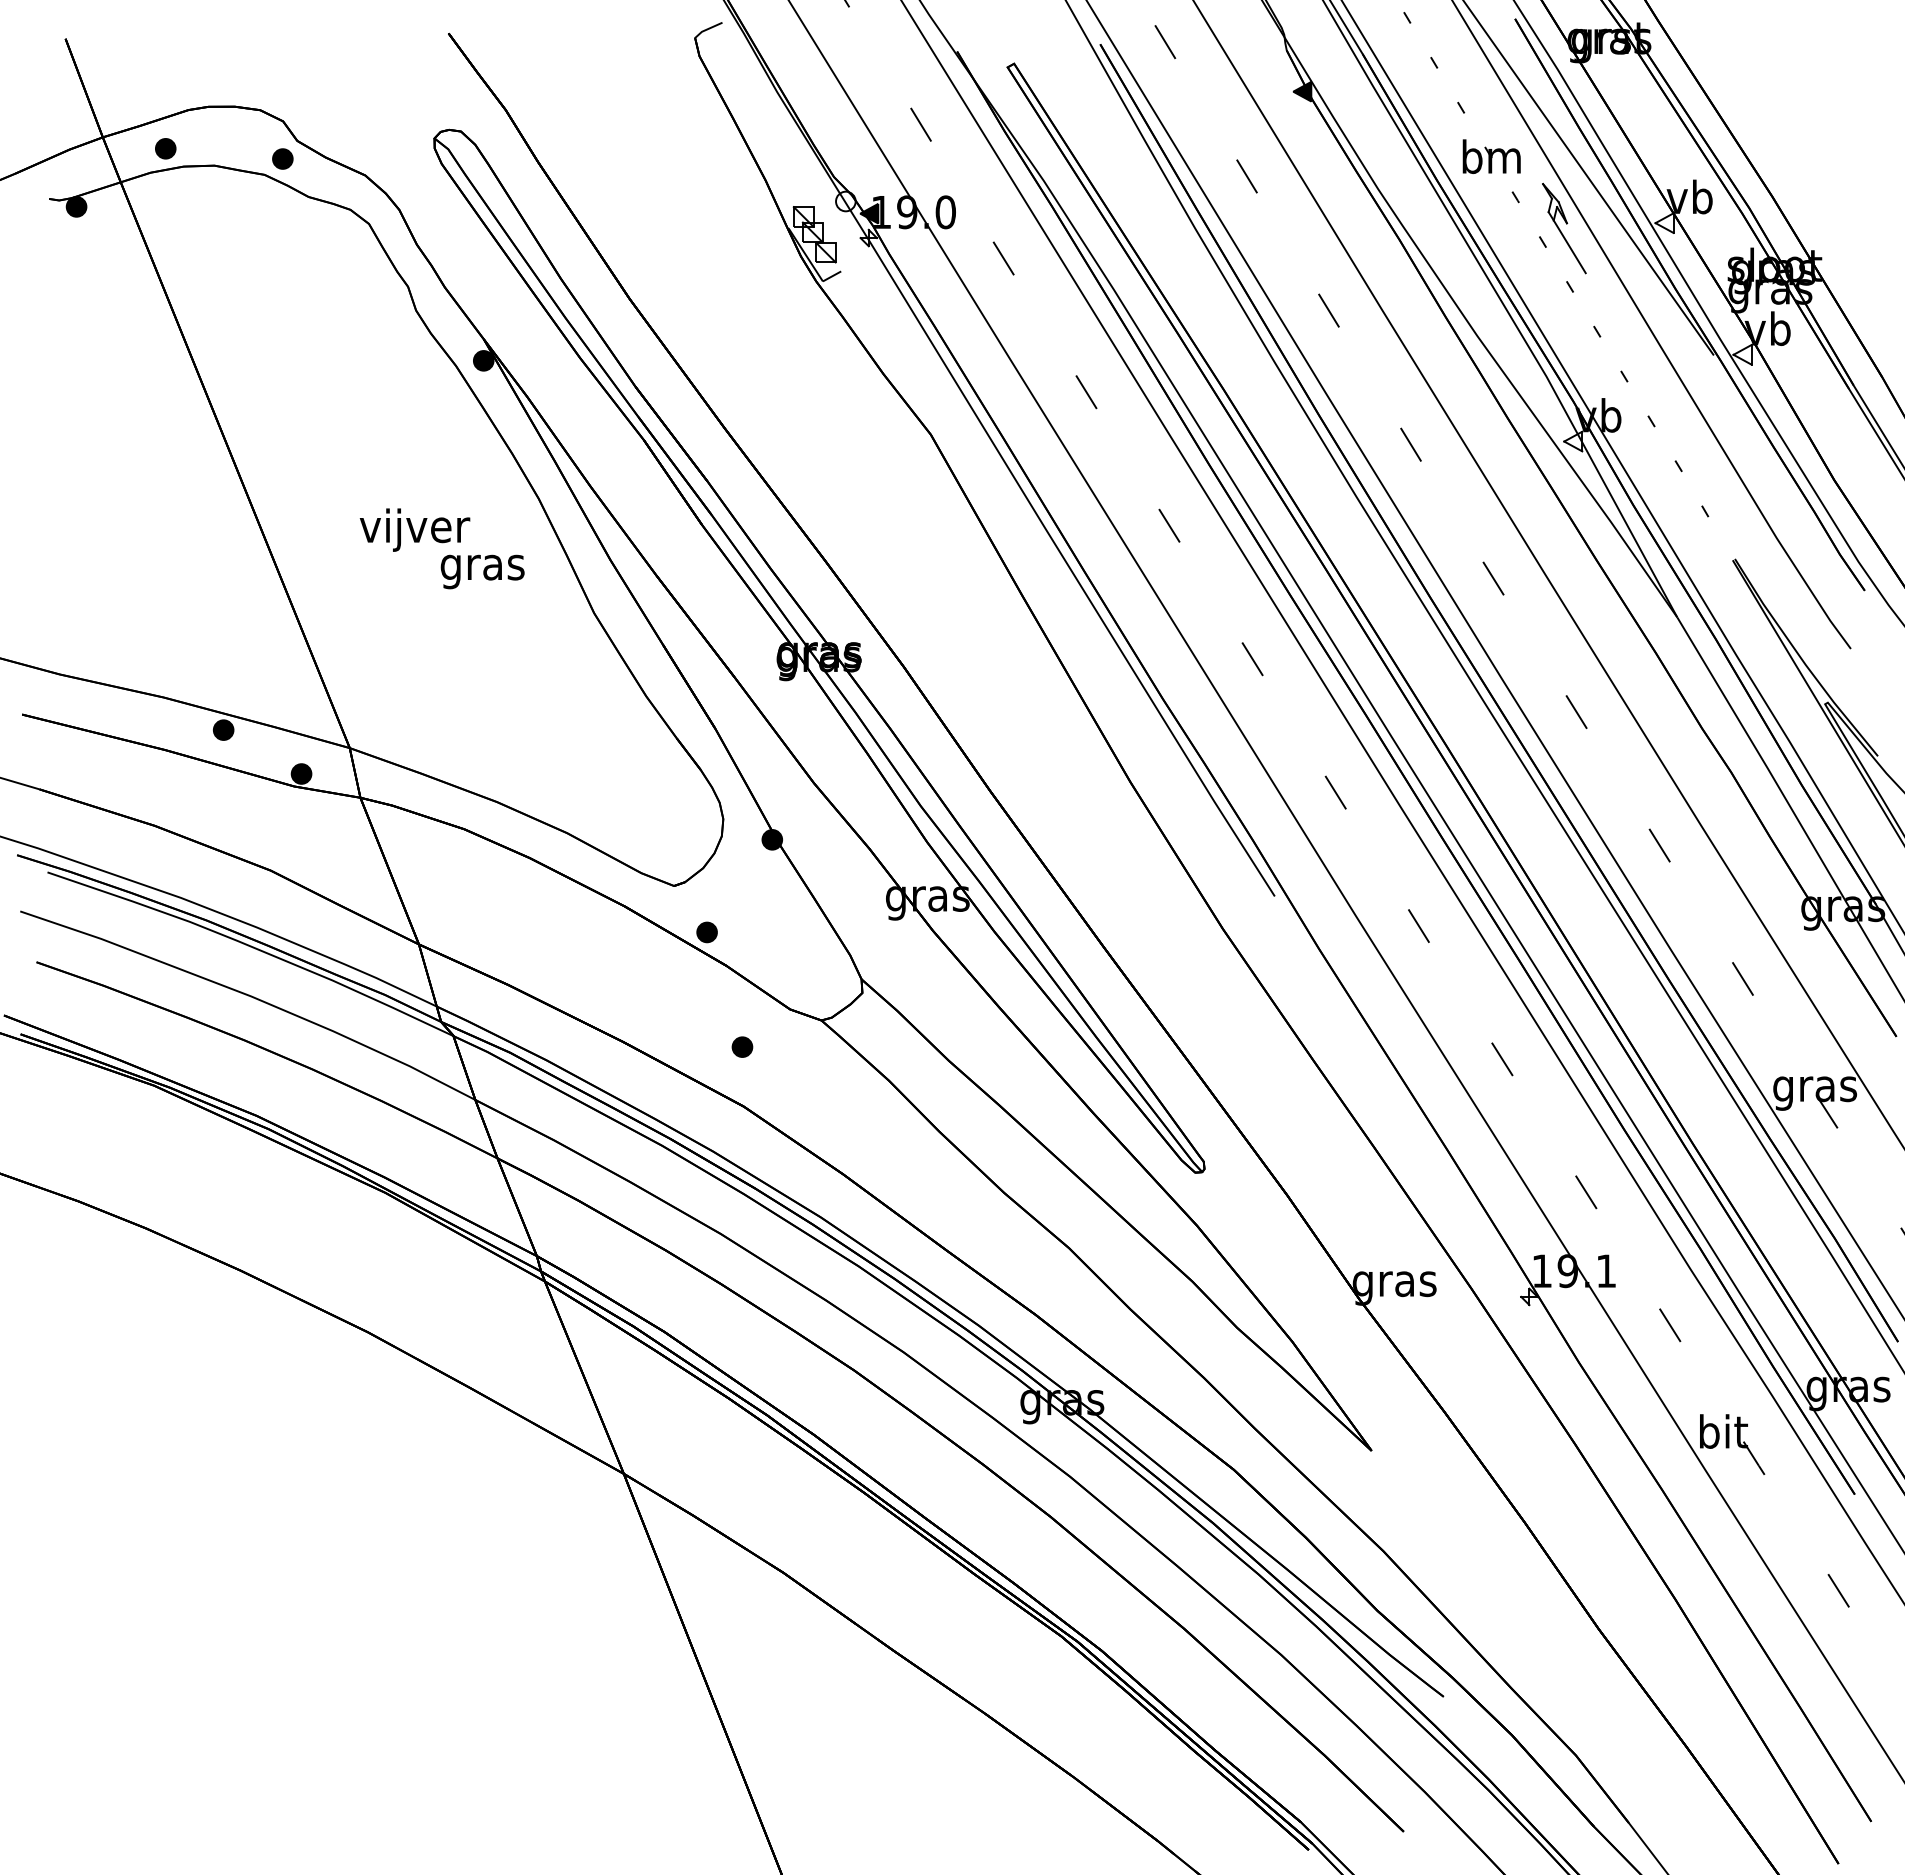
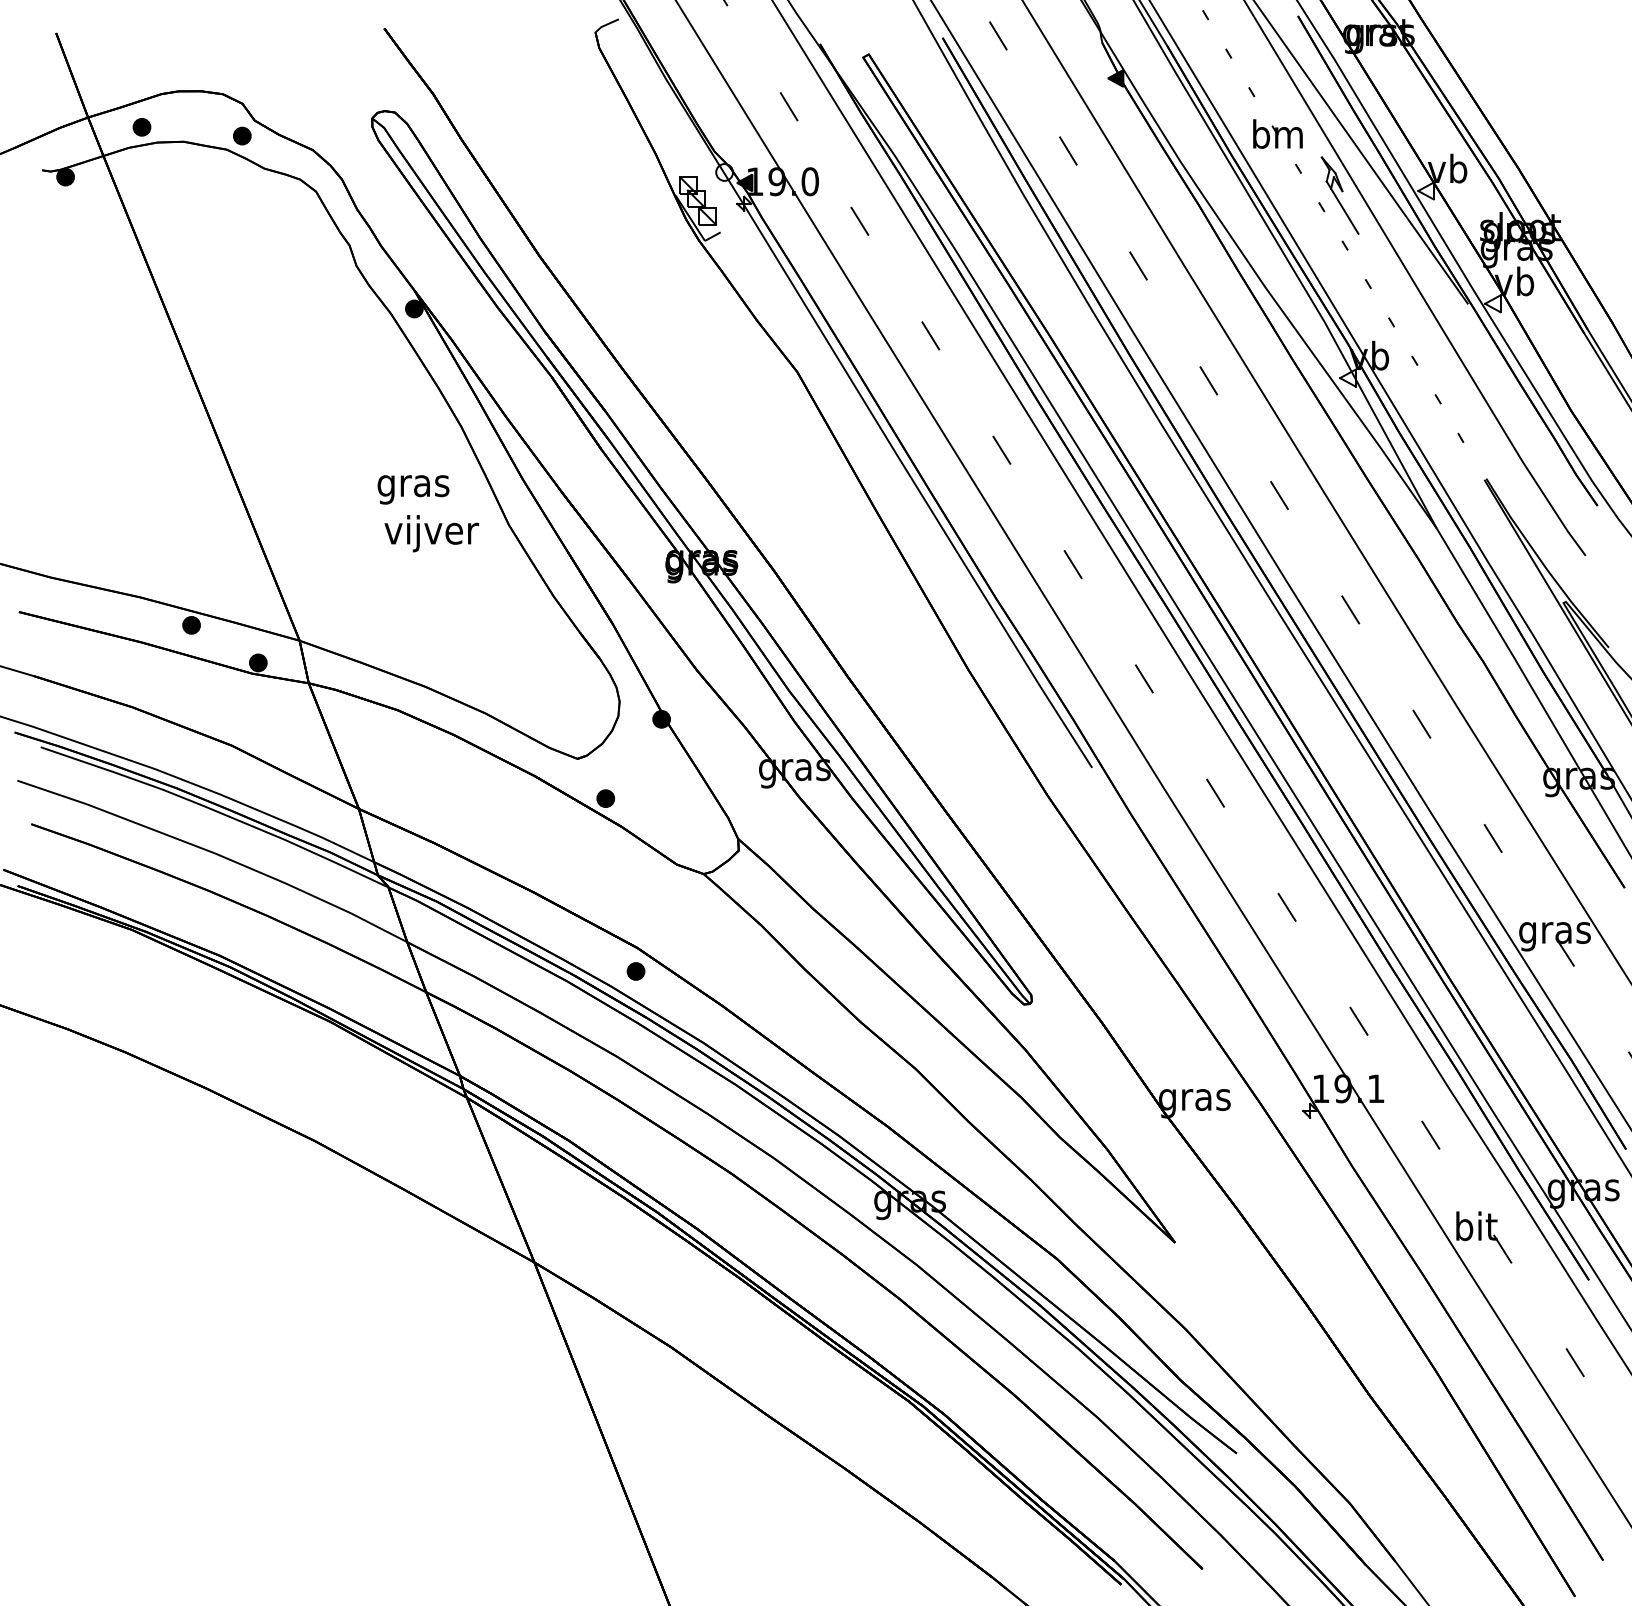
text: (414, 529) -> (431, 533), moved
part: (742, 1046) -> (636, 970), moved

